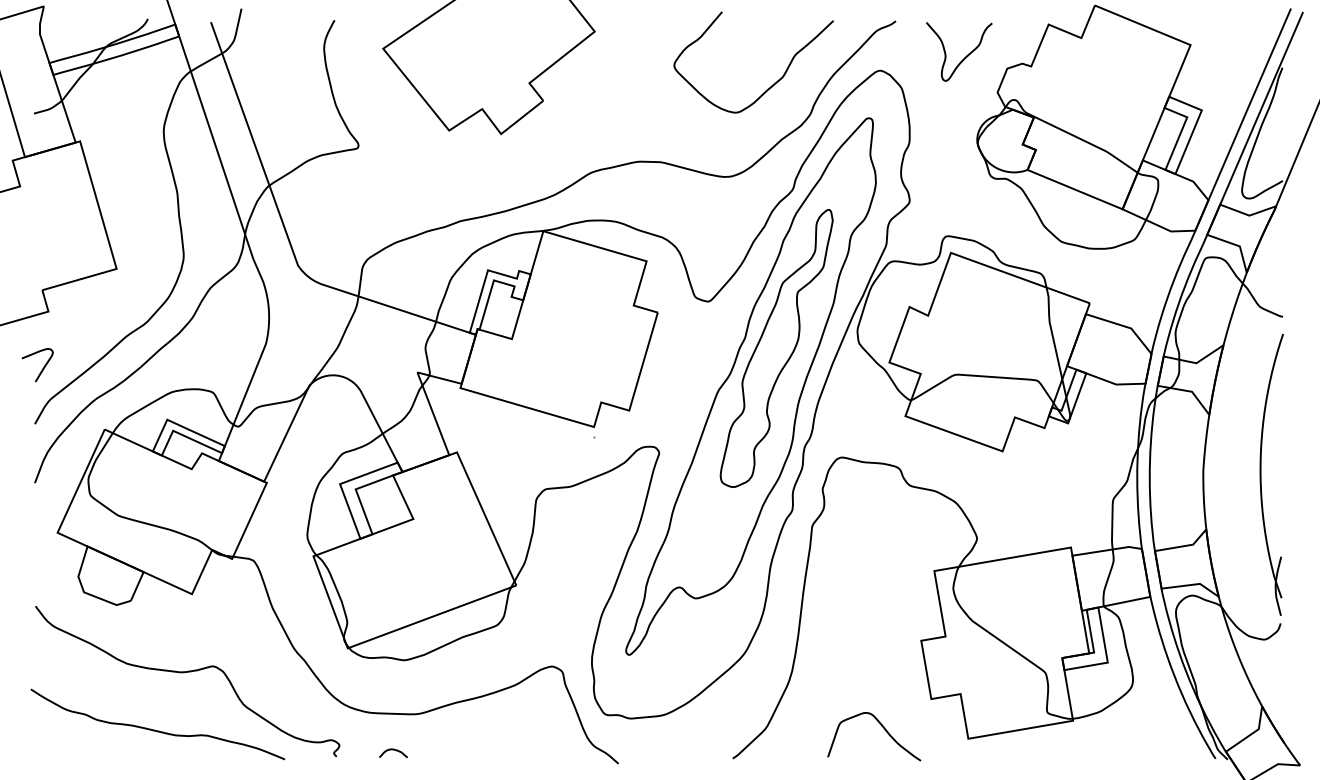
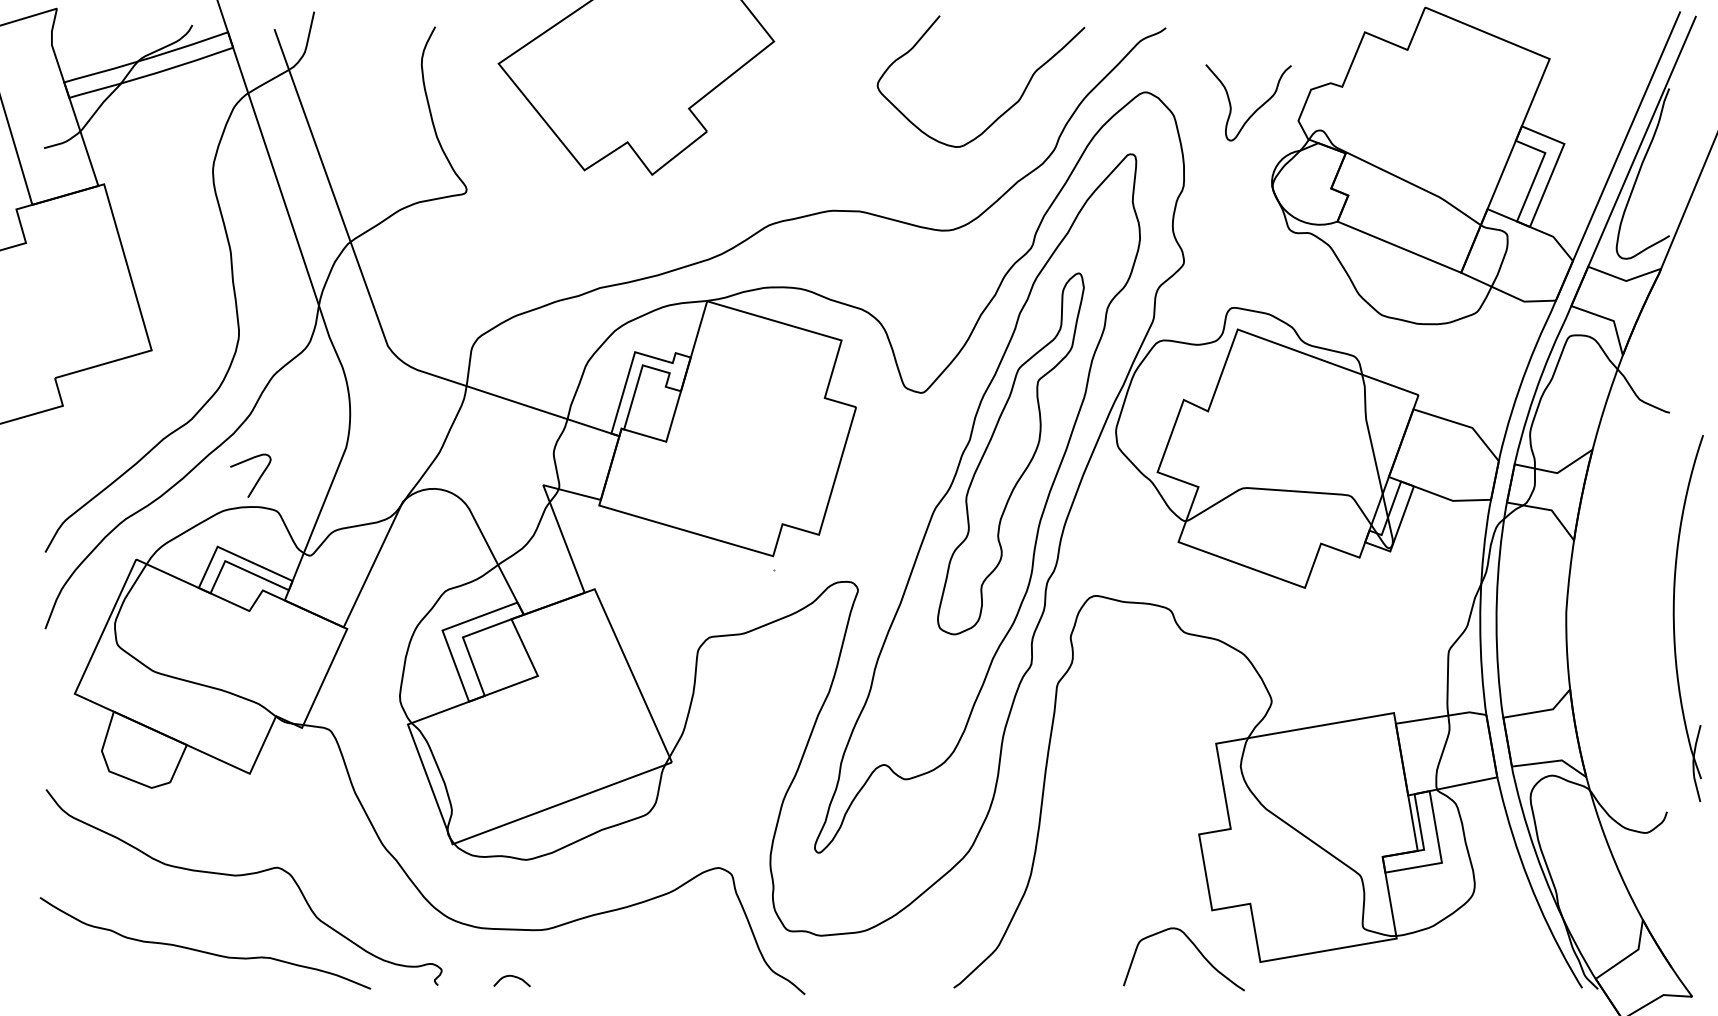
curve: (965, 56) -> (1256, 109), moved
curve: (42, 368) -> (257, 479), moved
part: (1261, 474) -> (1674, 618), moved
curve: (883, 729) -> (1196, 949), moved

